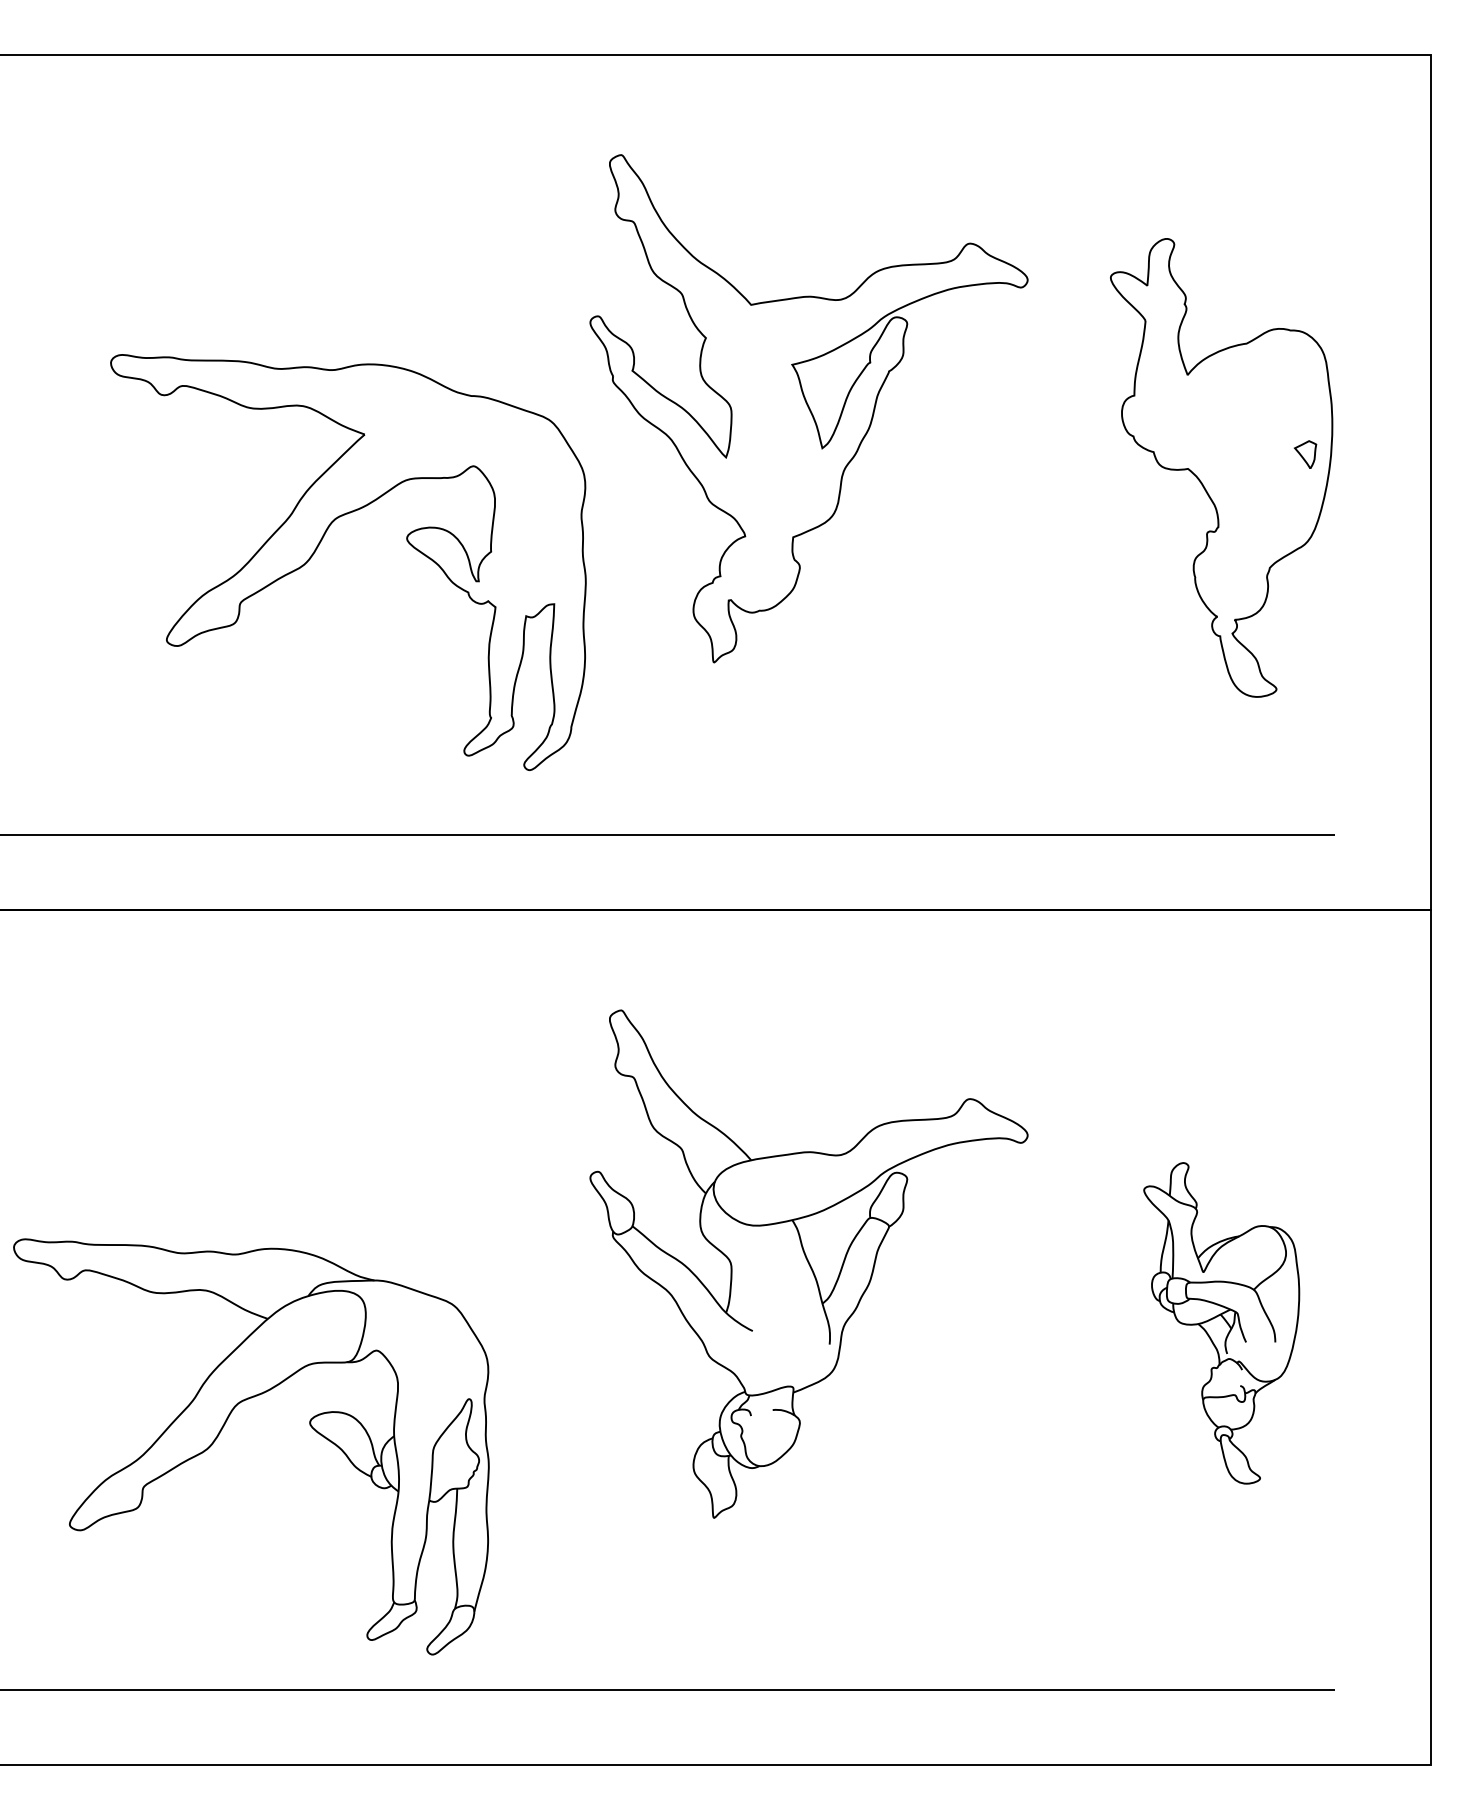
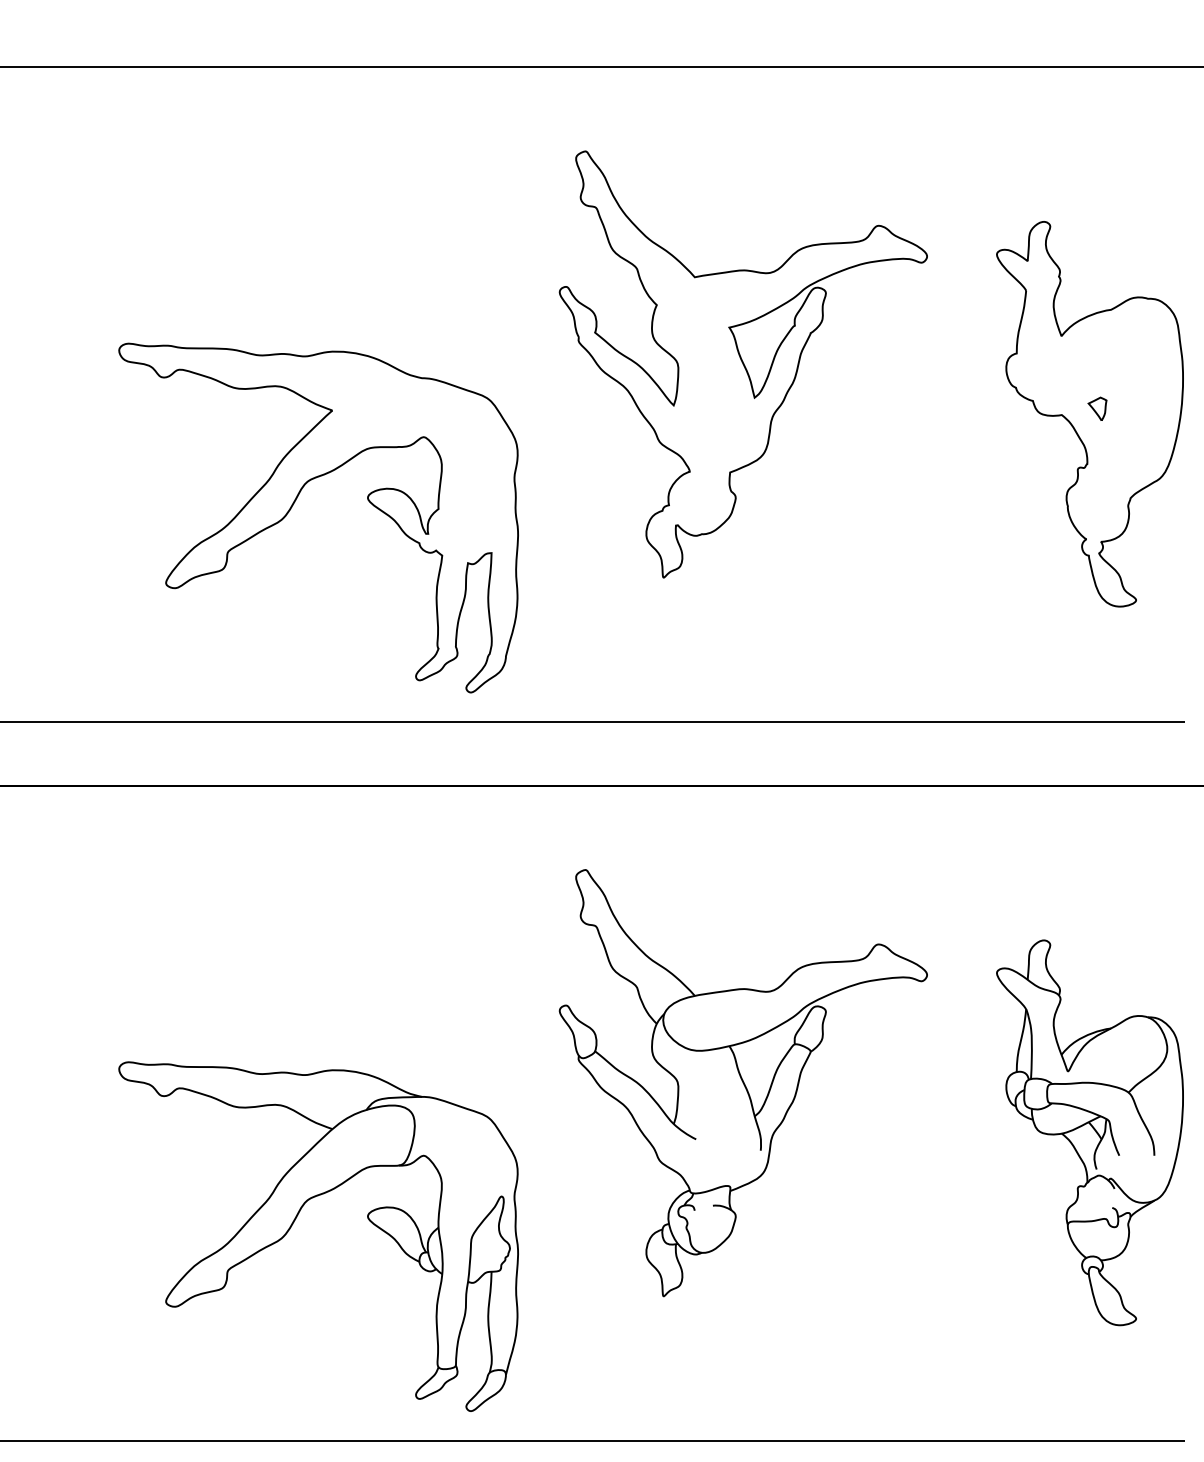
part: (1305, 454) -> (1097, 408), moved
part: (318, 547) -> (293, 505), moved
part: (1221, 1323) -> (1089, 1133), size x1.43
part: (223, 1428) -> (295, 1221), moved

